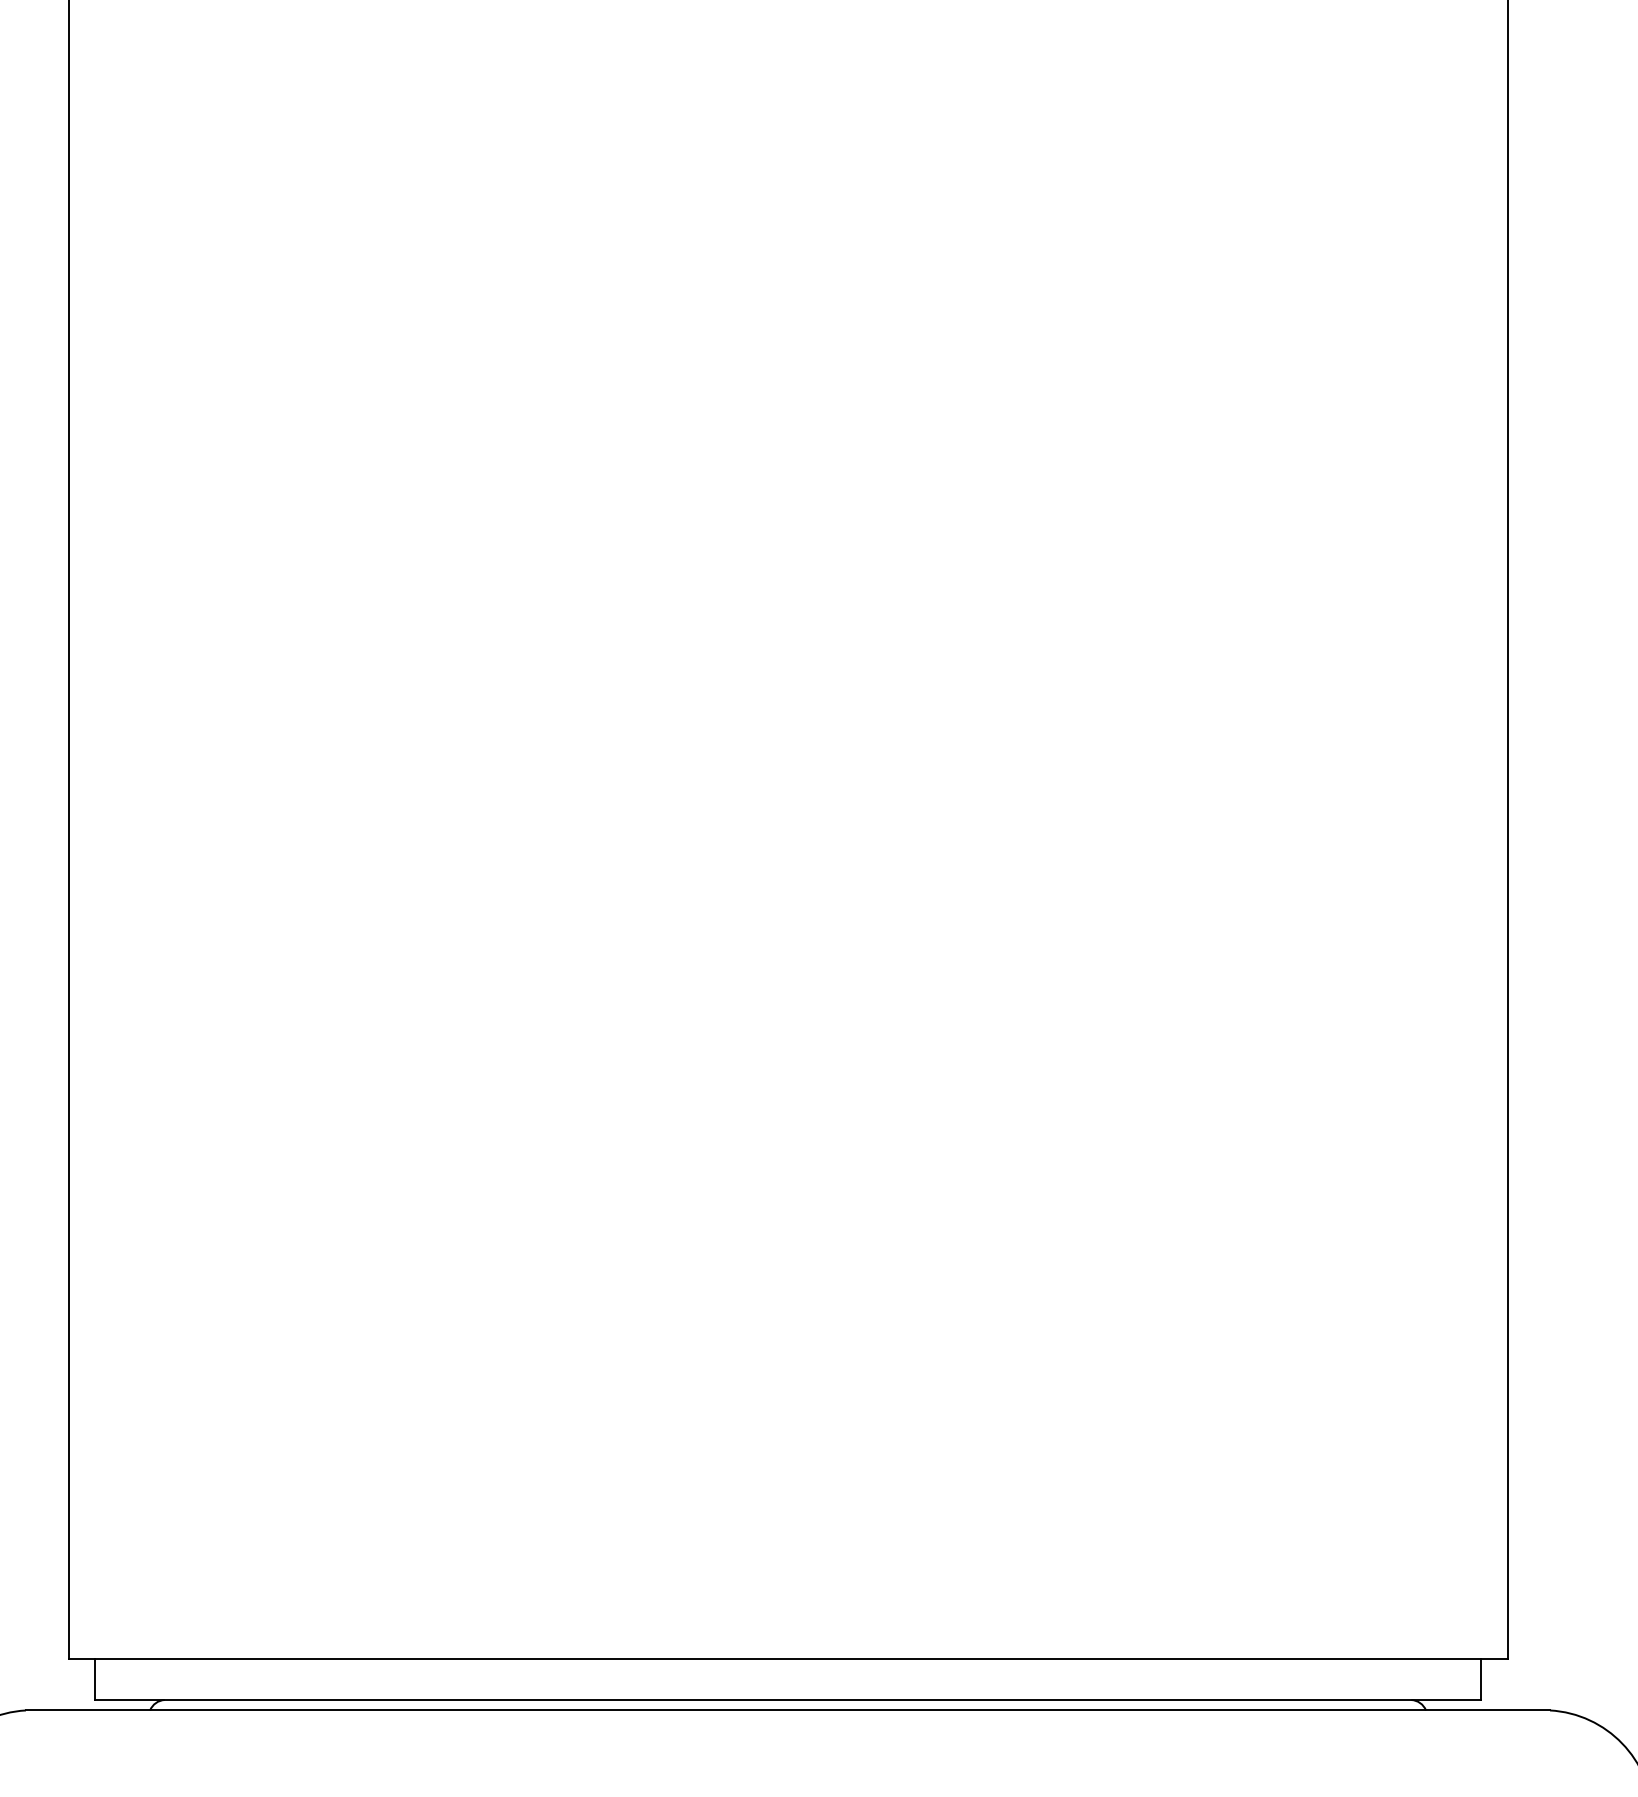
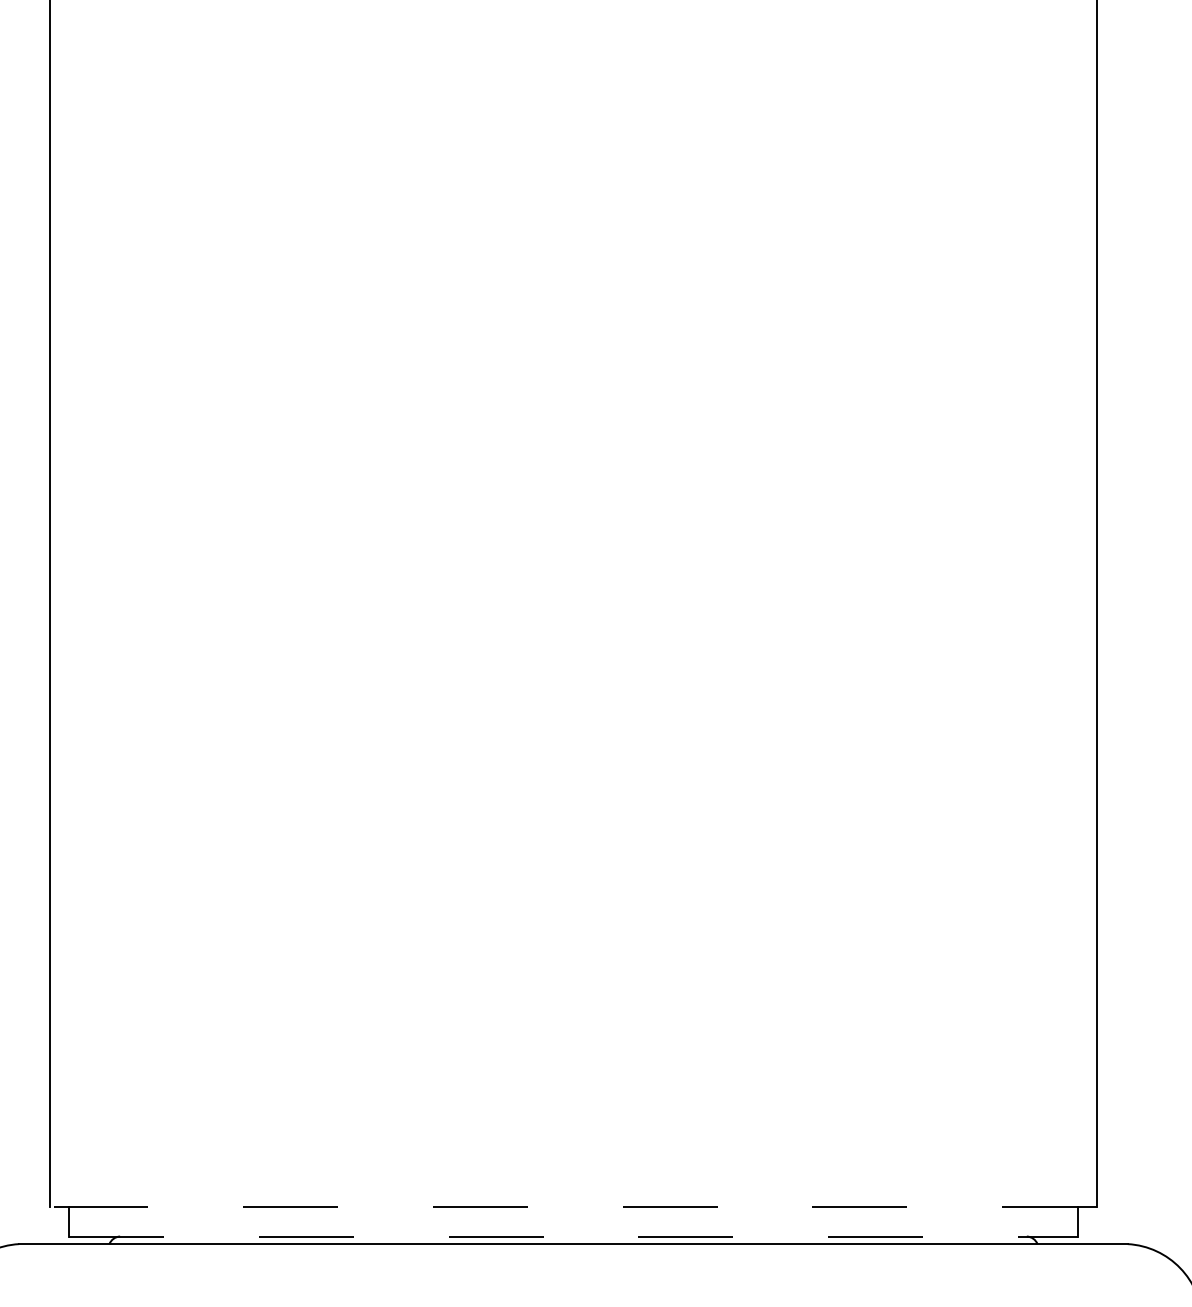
line: (787, 1658) -> (573, 1206), solid -> dashed
line: (787, 1699) -> (573, 1236), solid -> dashed

